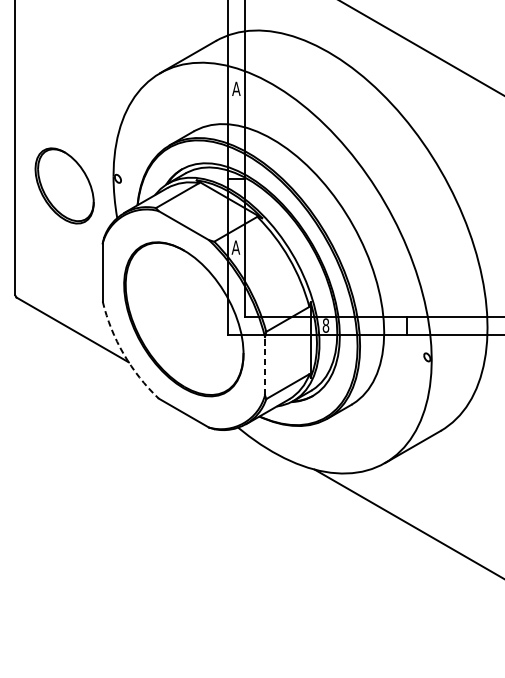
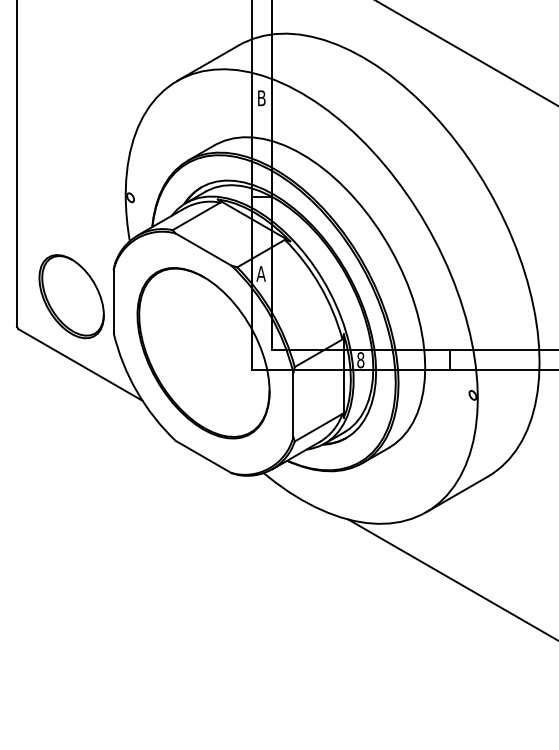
text: (236, 89) -> (261, 98), A -> B
part: (64, 185) -> (71, 296), moved
arc: (124, 353) -> (137, 391), dashed -> solid
line: (265, 365) -> (293, 404), dashed -> solid

